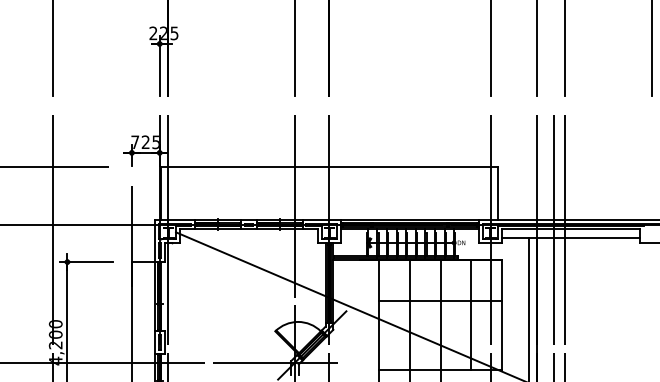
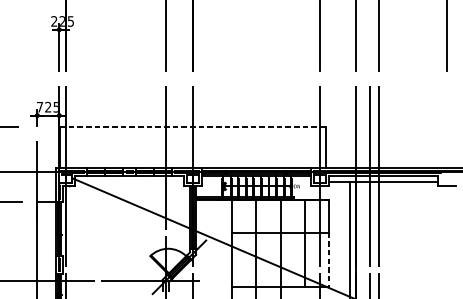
line: (329, 167) -> (193, 127), solid -> dashed
line: (502, 335) -> (329, 259), solid -> dashed

